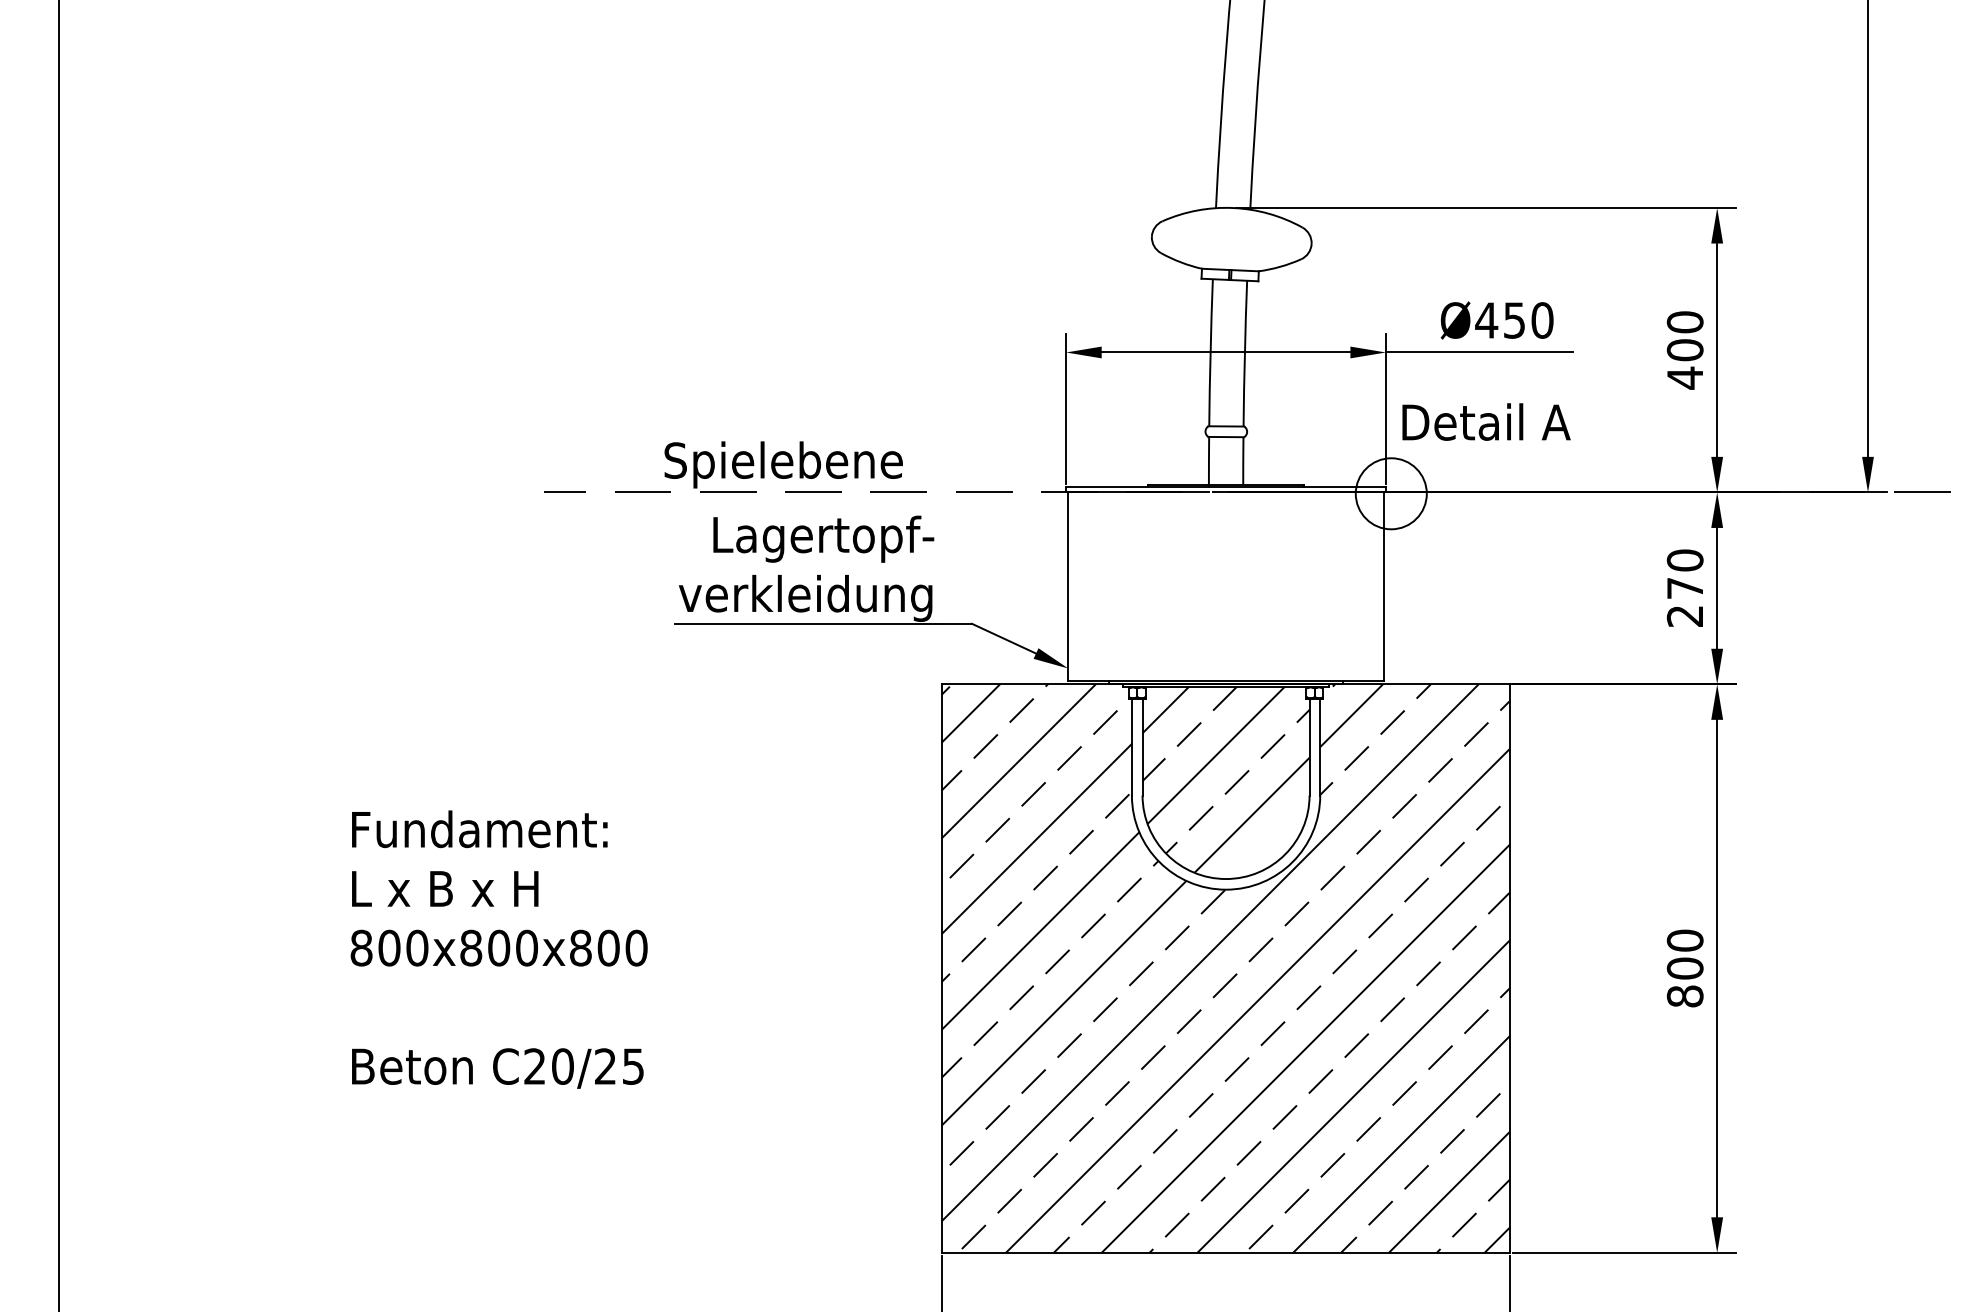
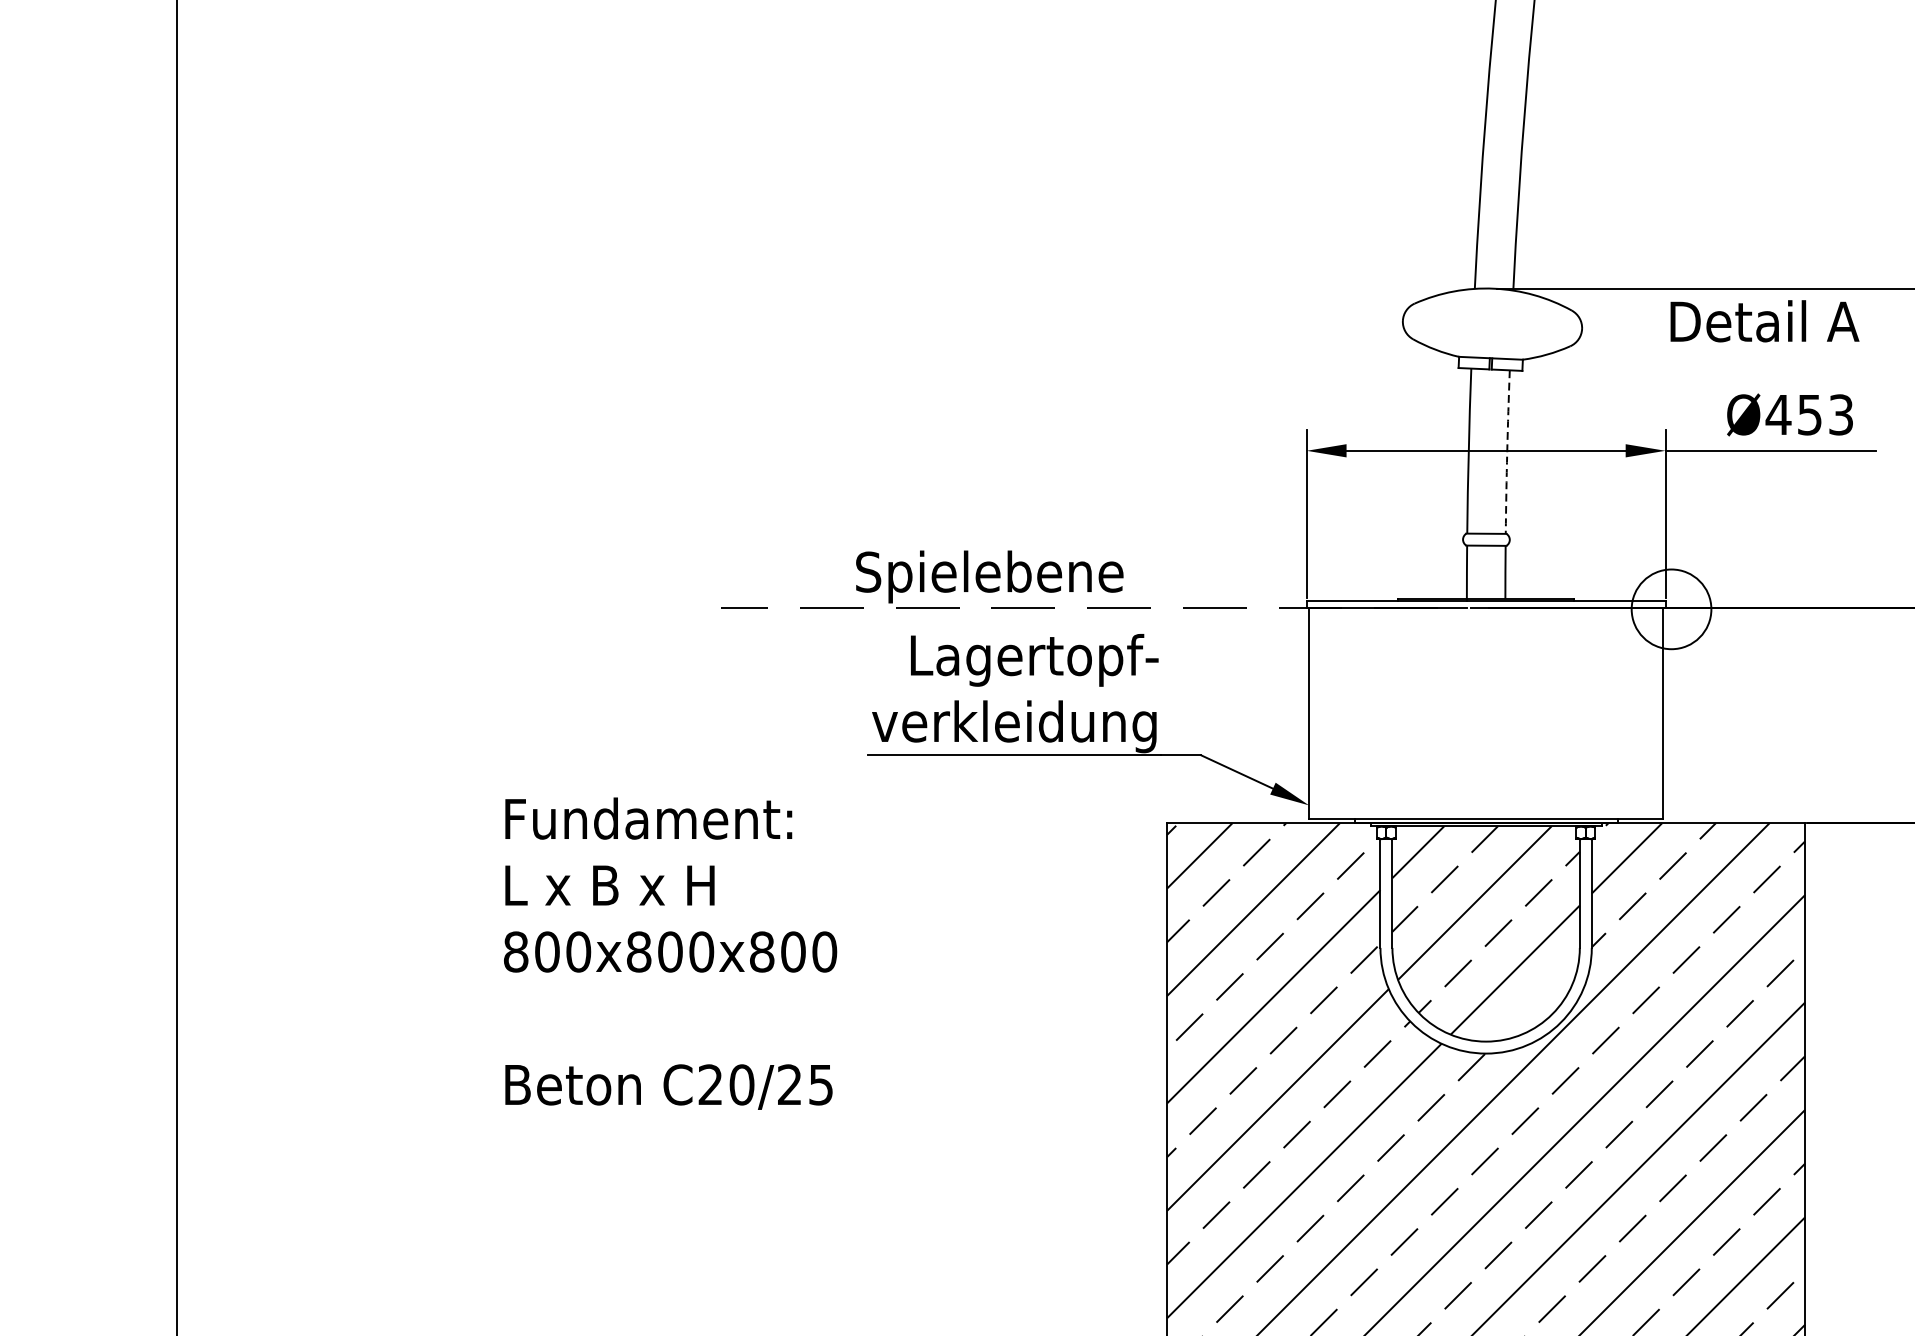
text: (1542, 320) -> (1841, 414), Ø450 -> Ø453
arc: (1244, 353) -> (1506, 451), solid -> dashed
text: (1486, 421) -> (1764, 320), moved
text: (498, 949) -> (669, 953), moved

